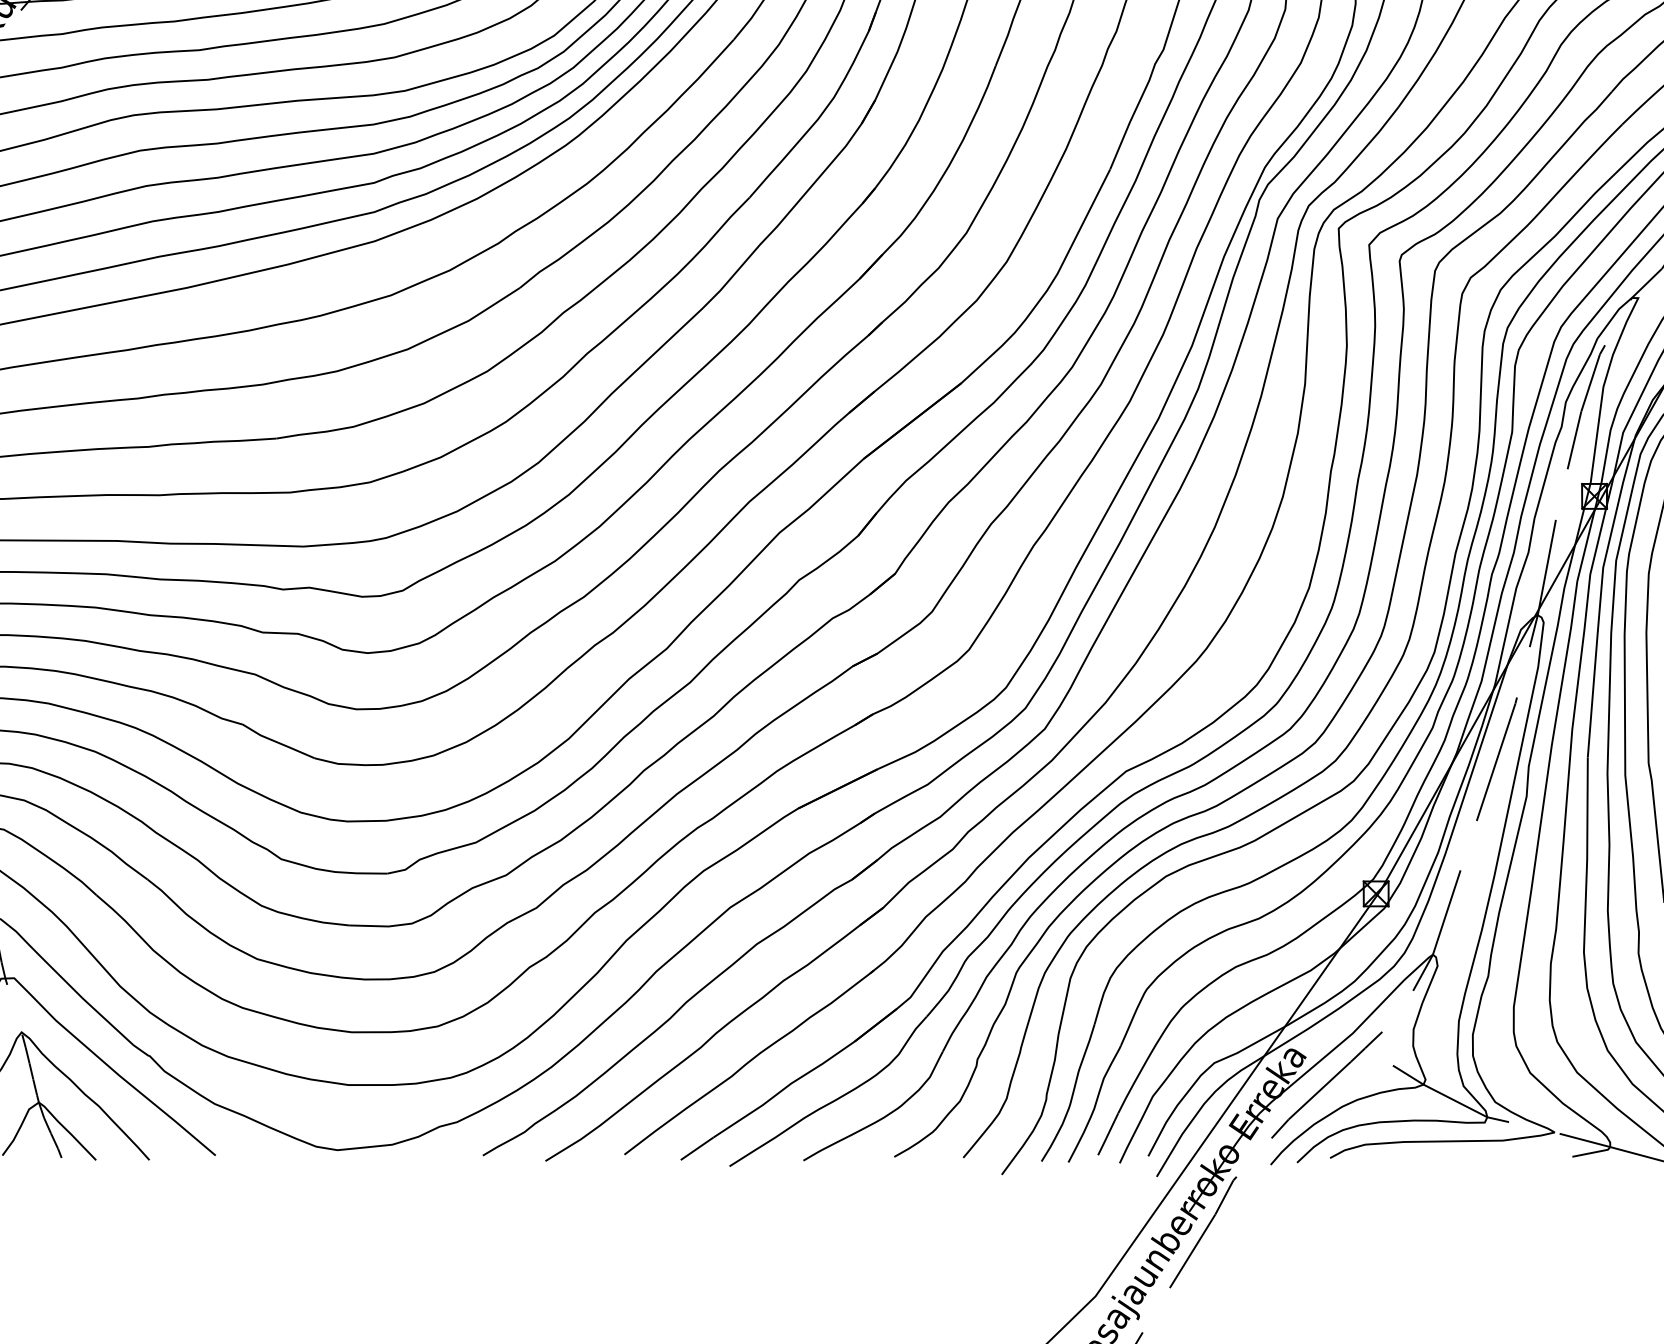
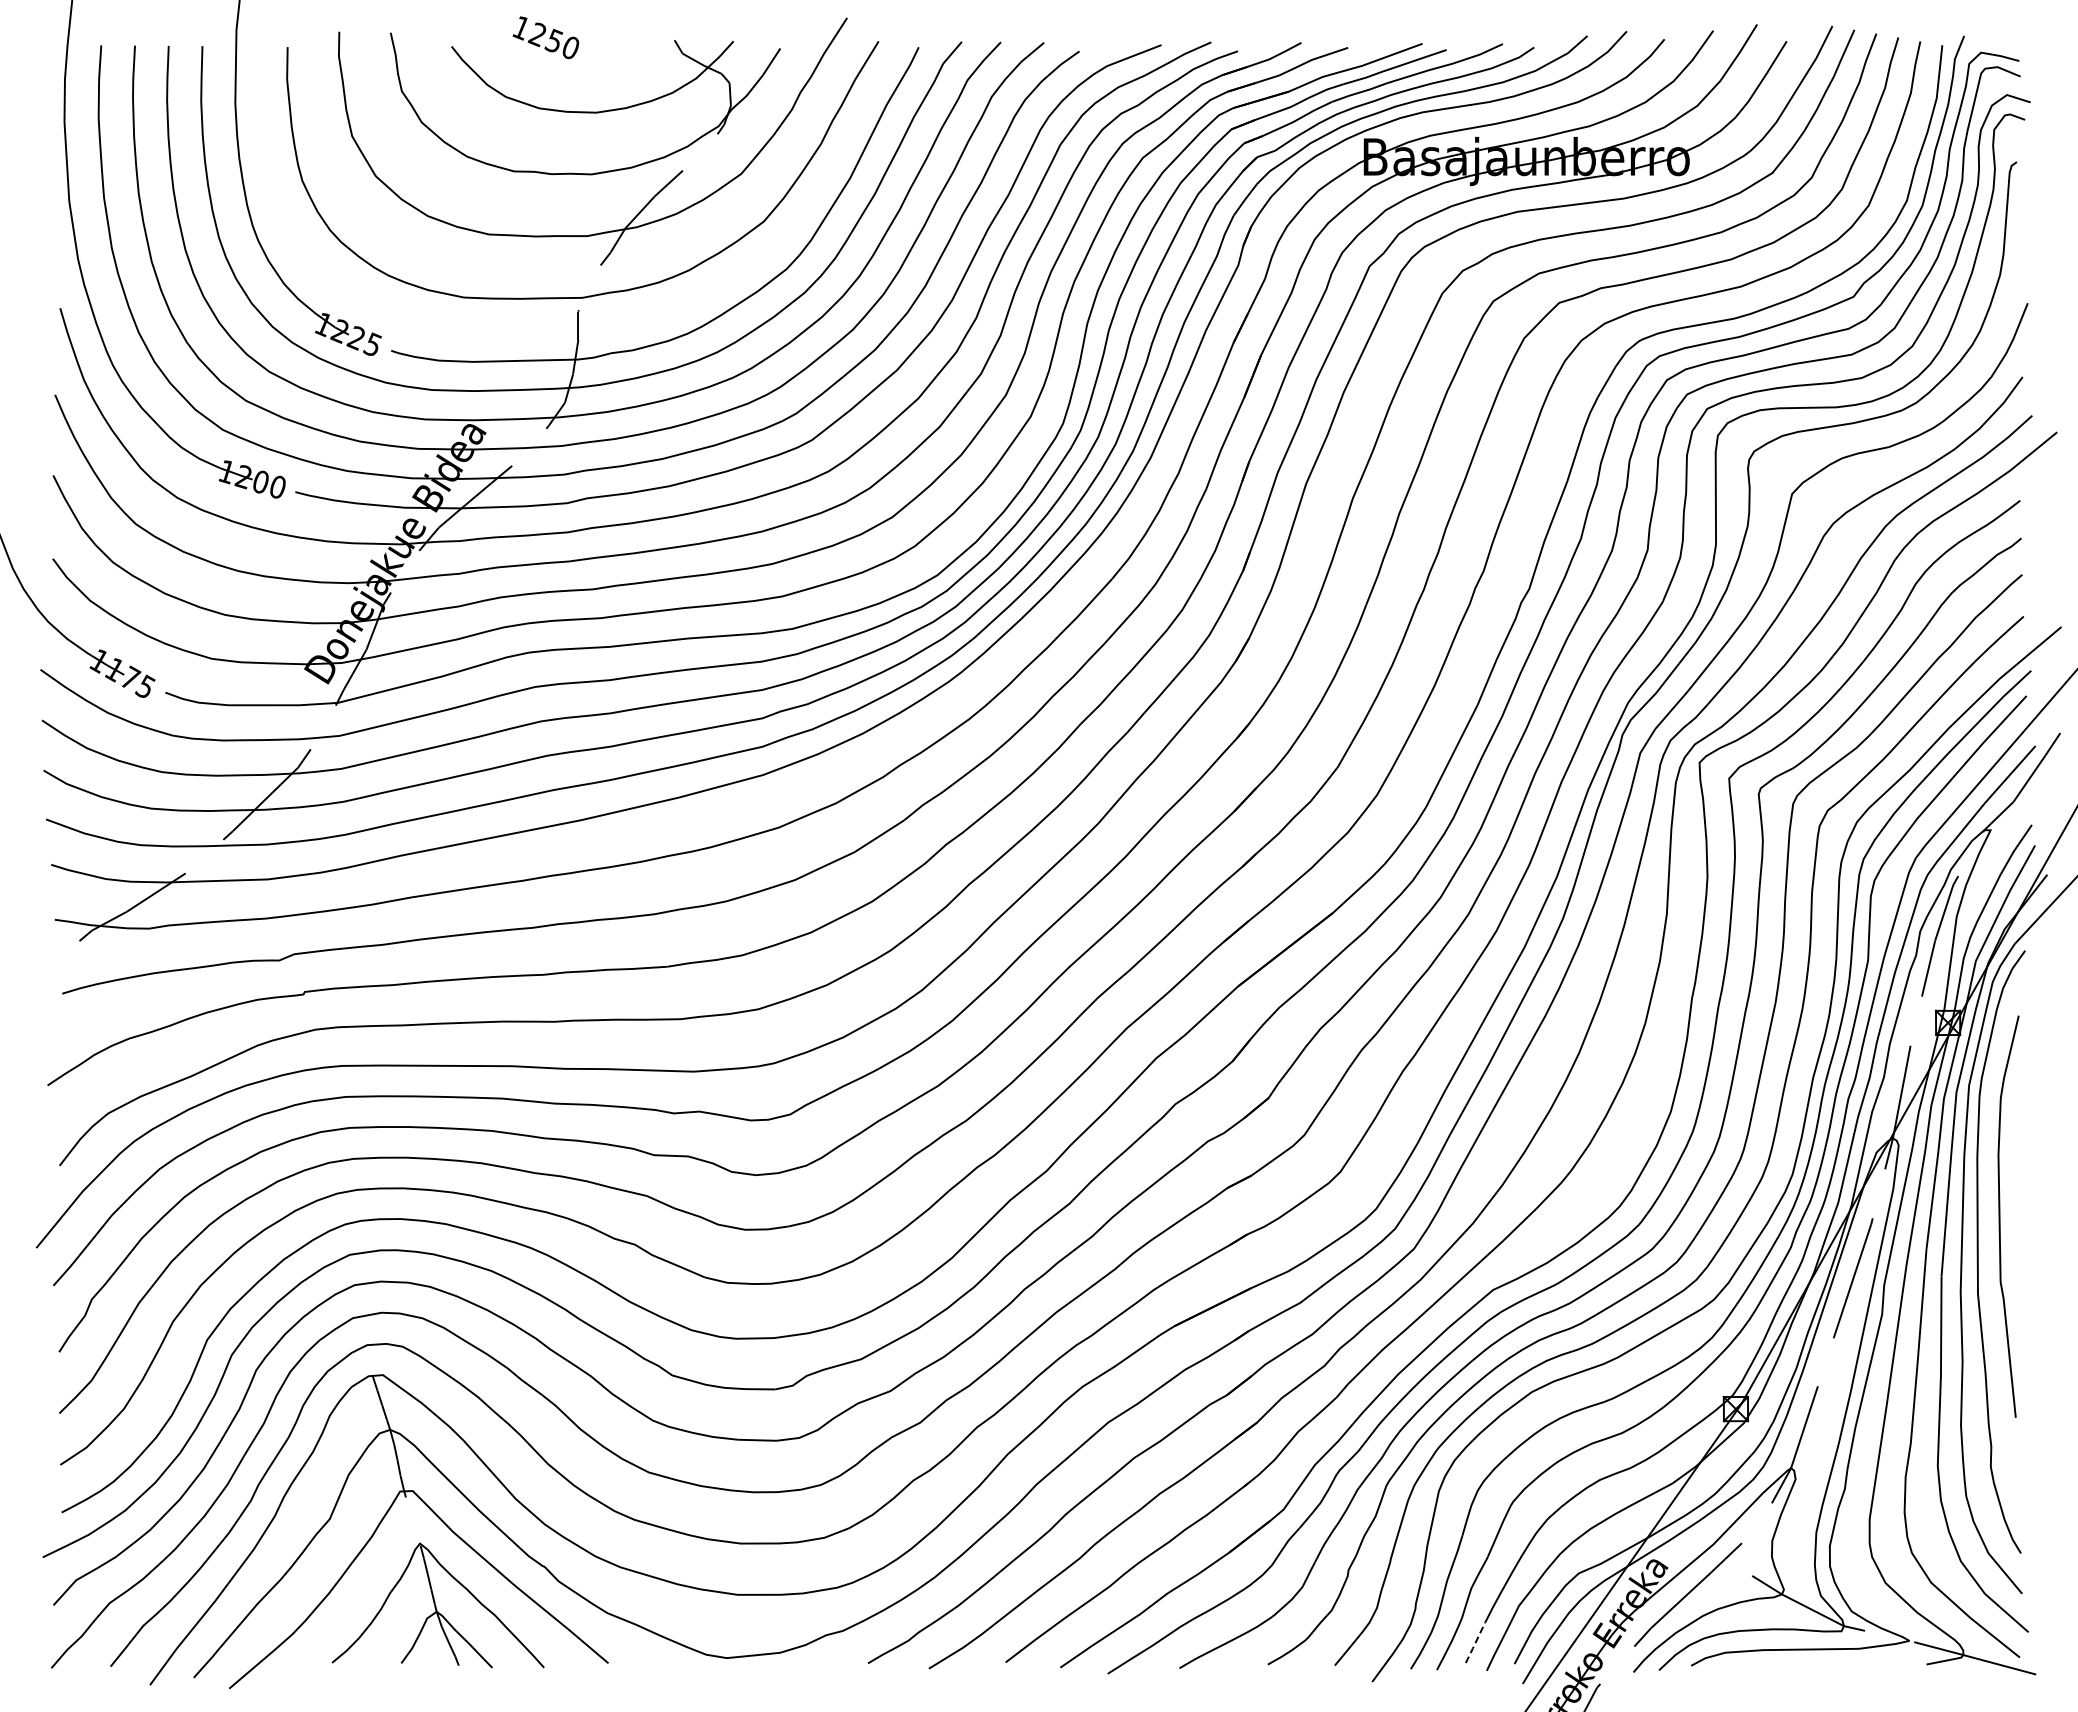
line: (1108, 1134) -> (1475, 1642), solid -> dashed

